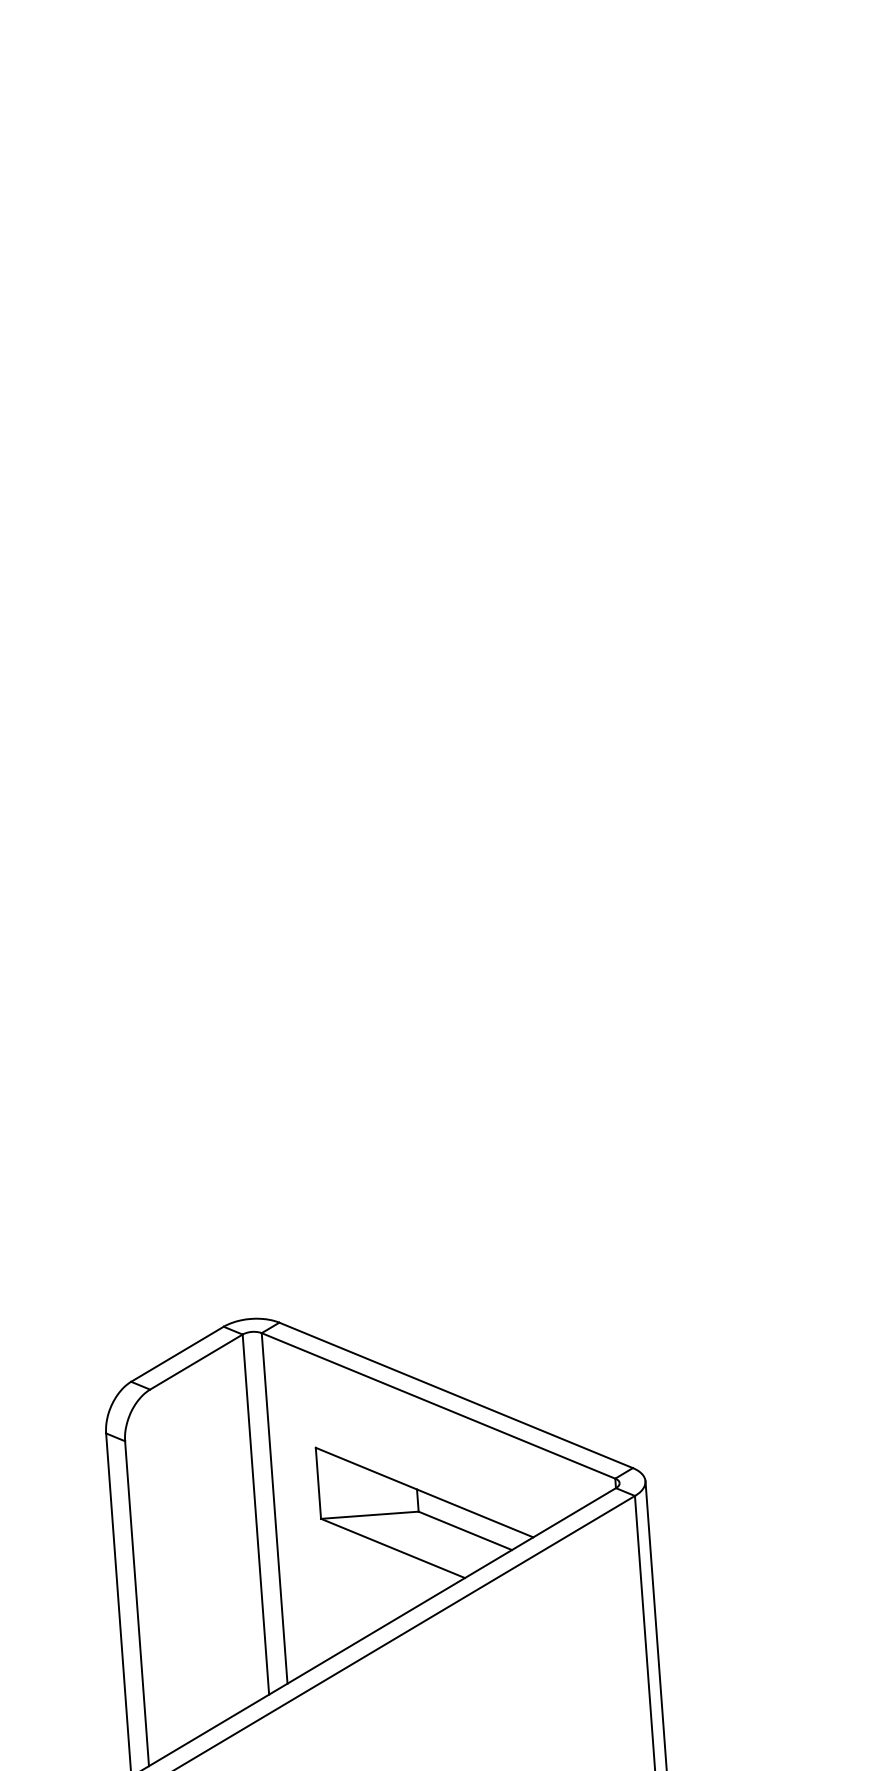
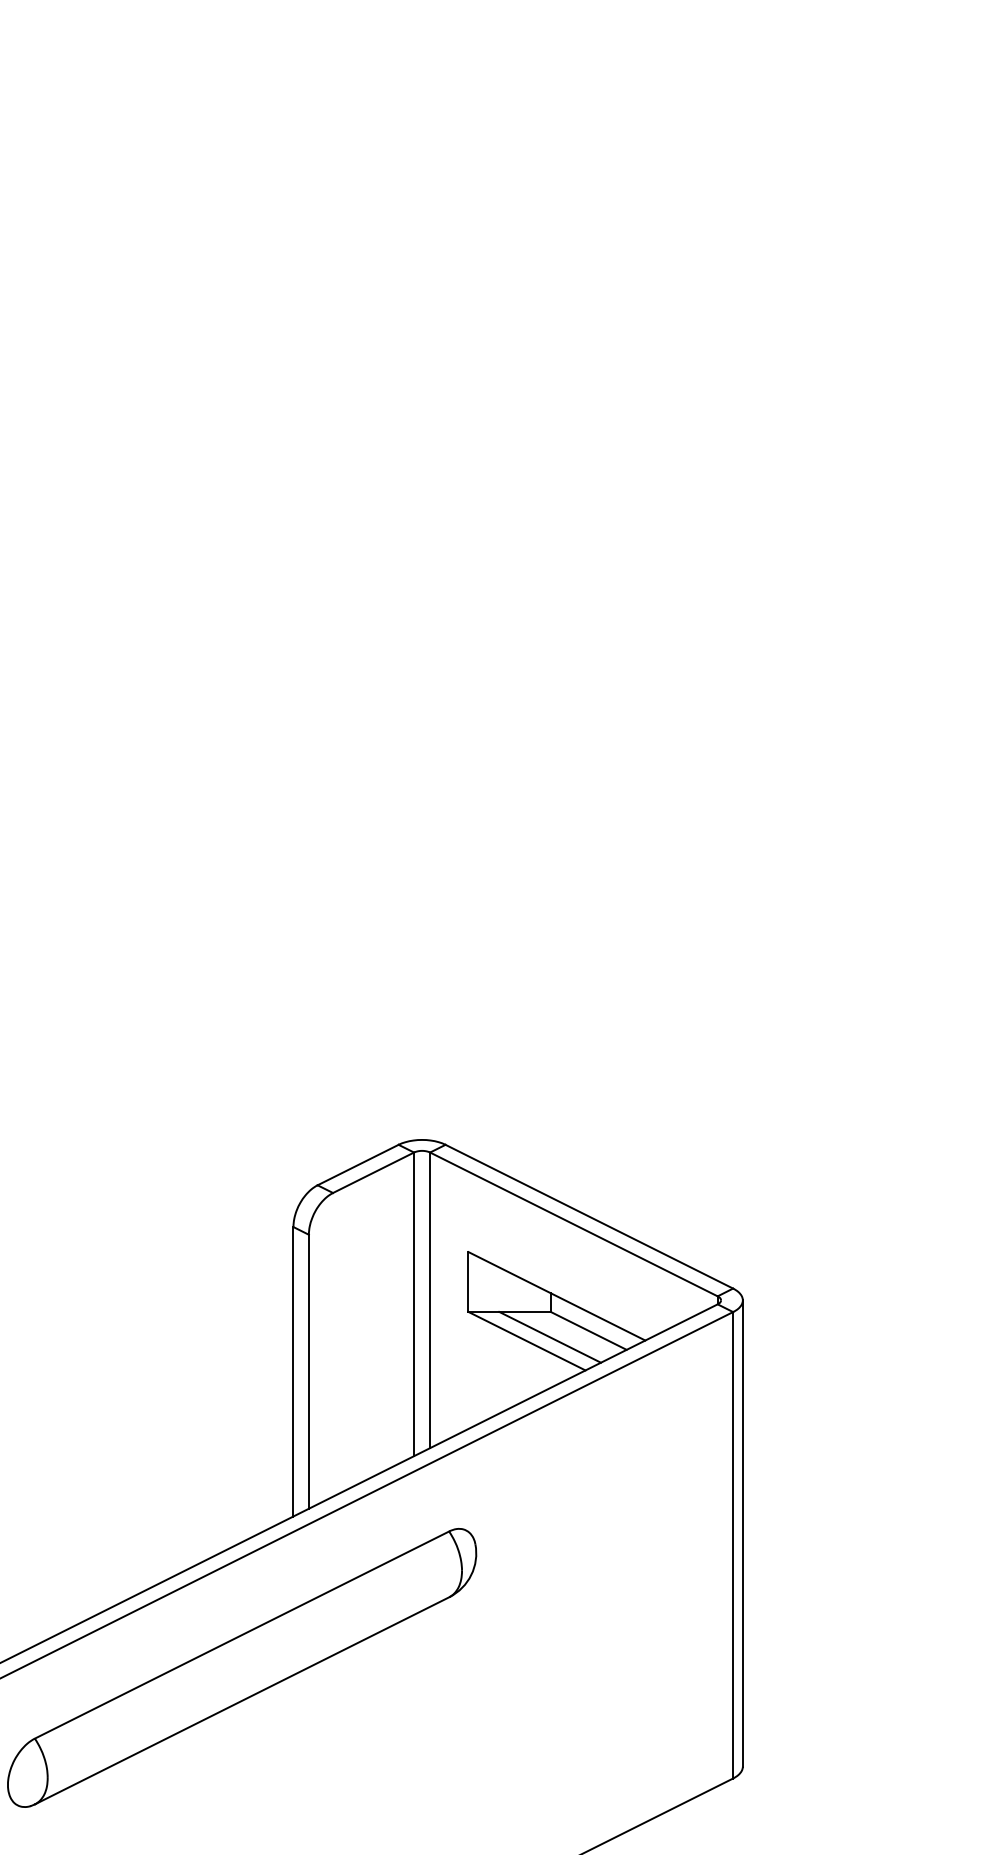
line: (419, 1540) -> (549, 1336), added

